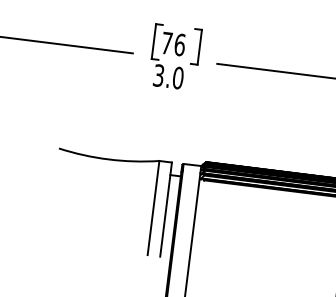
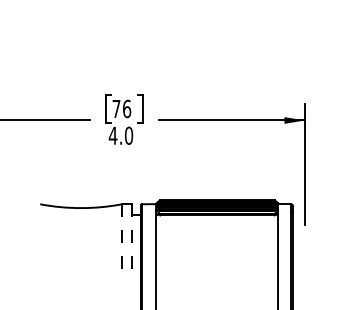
text: (158, 75) -> (112, 135), 3.0 -> 4.0
line: (153, 209) -> (122, 243), solid -> dashed
line: (166, 210) -> (132, 243), solid -> dashed

